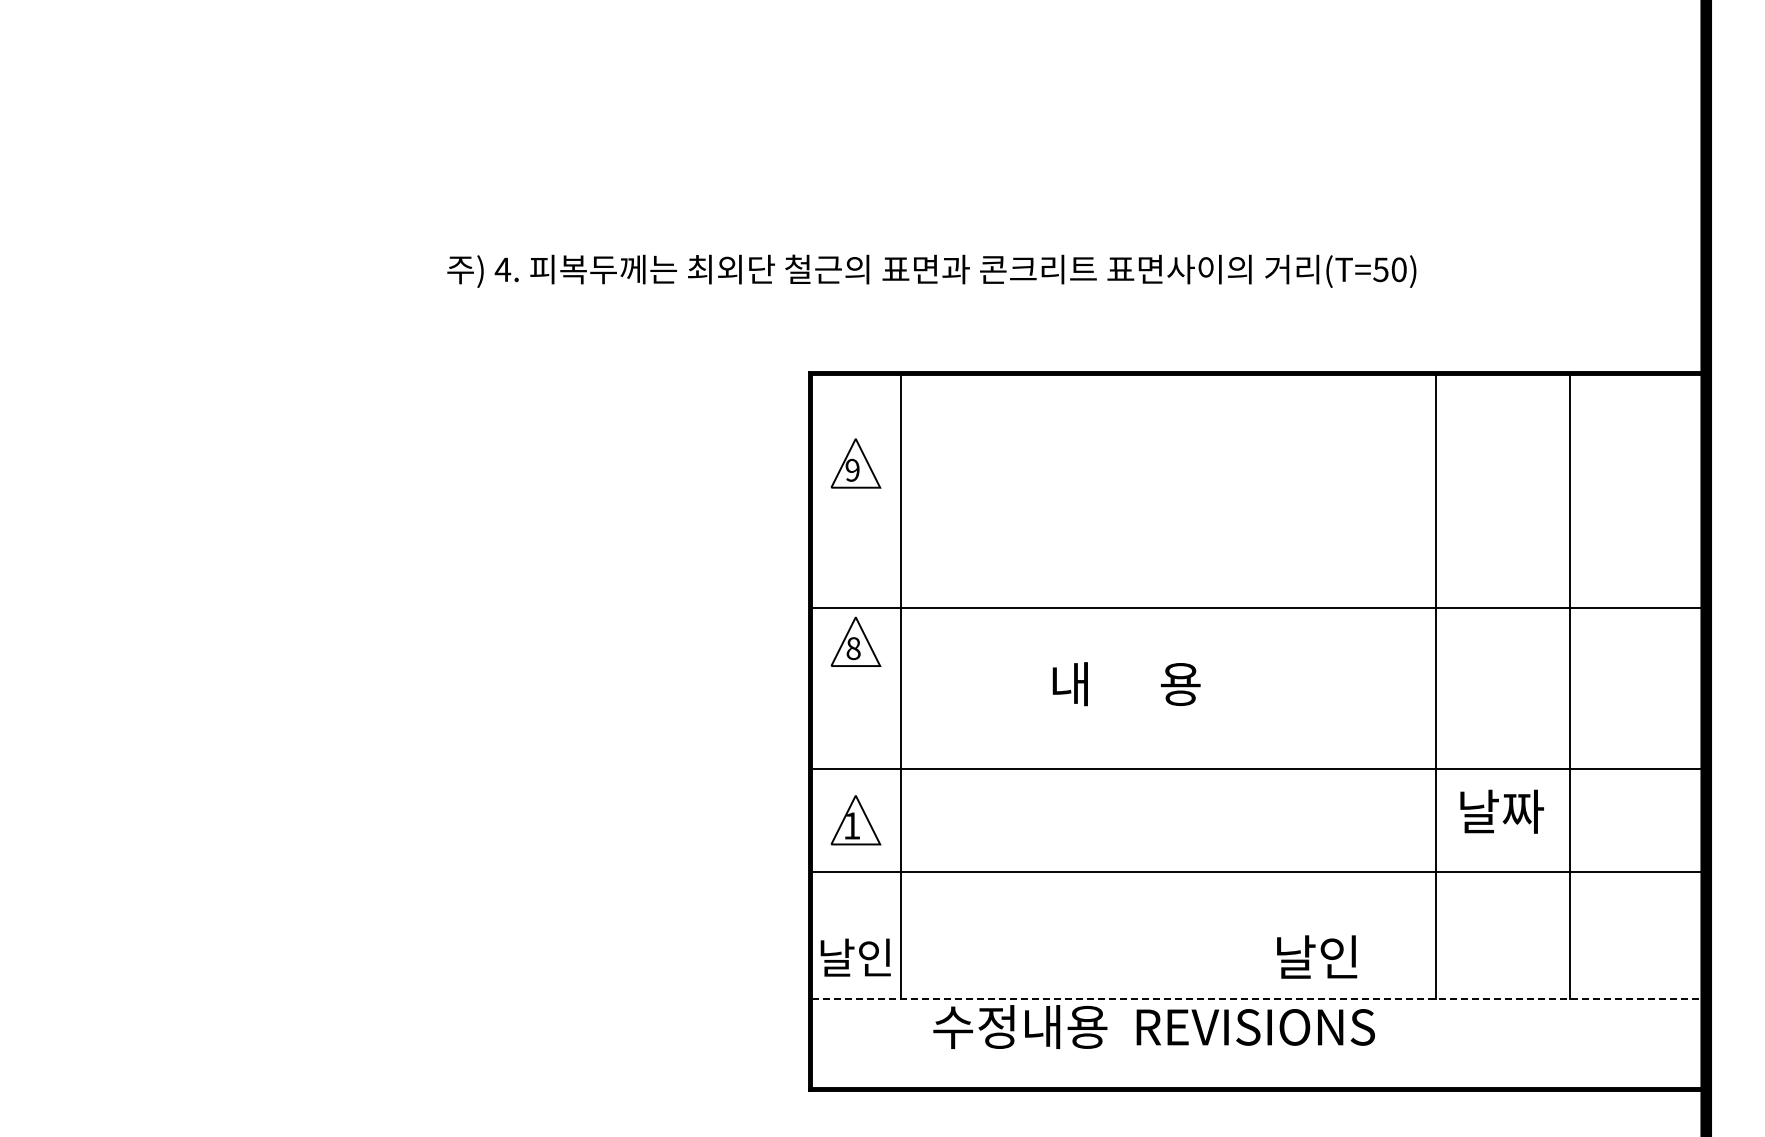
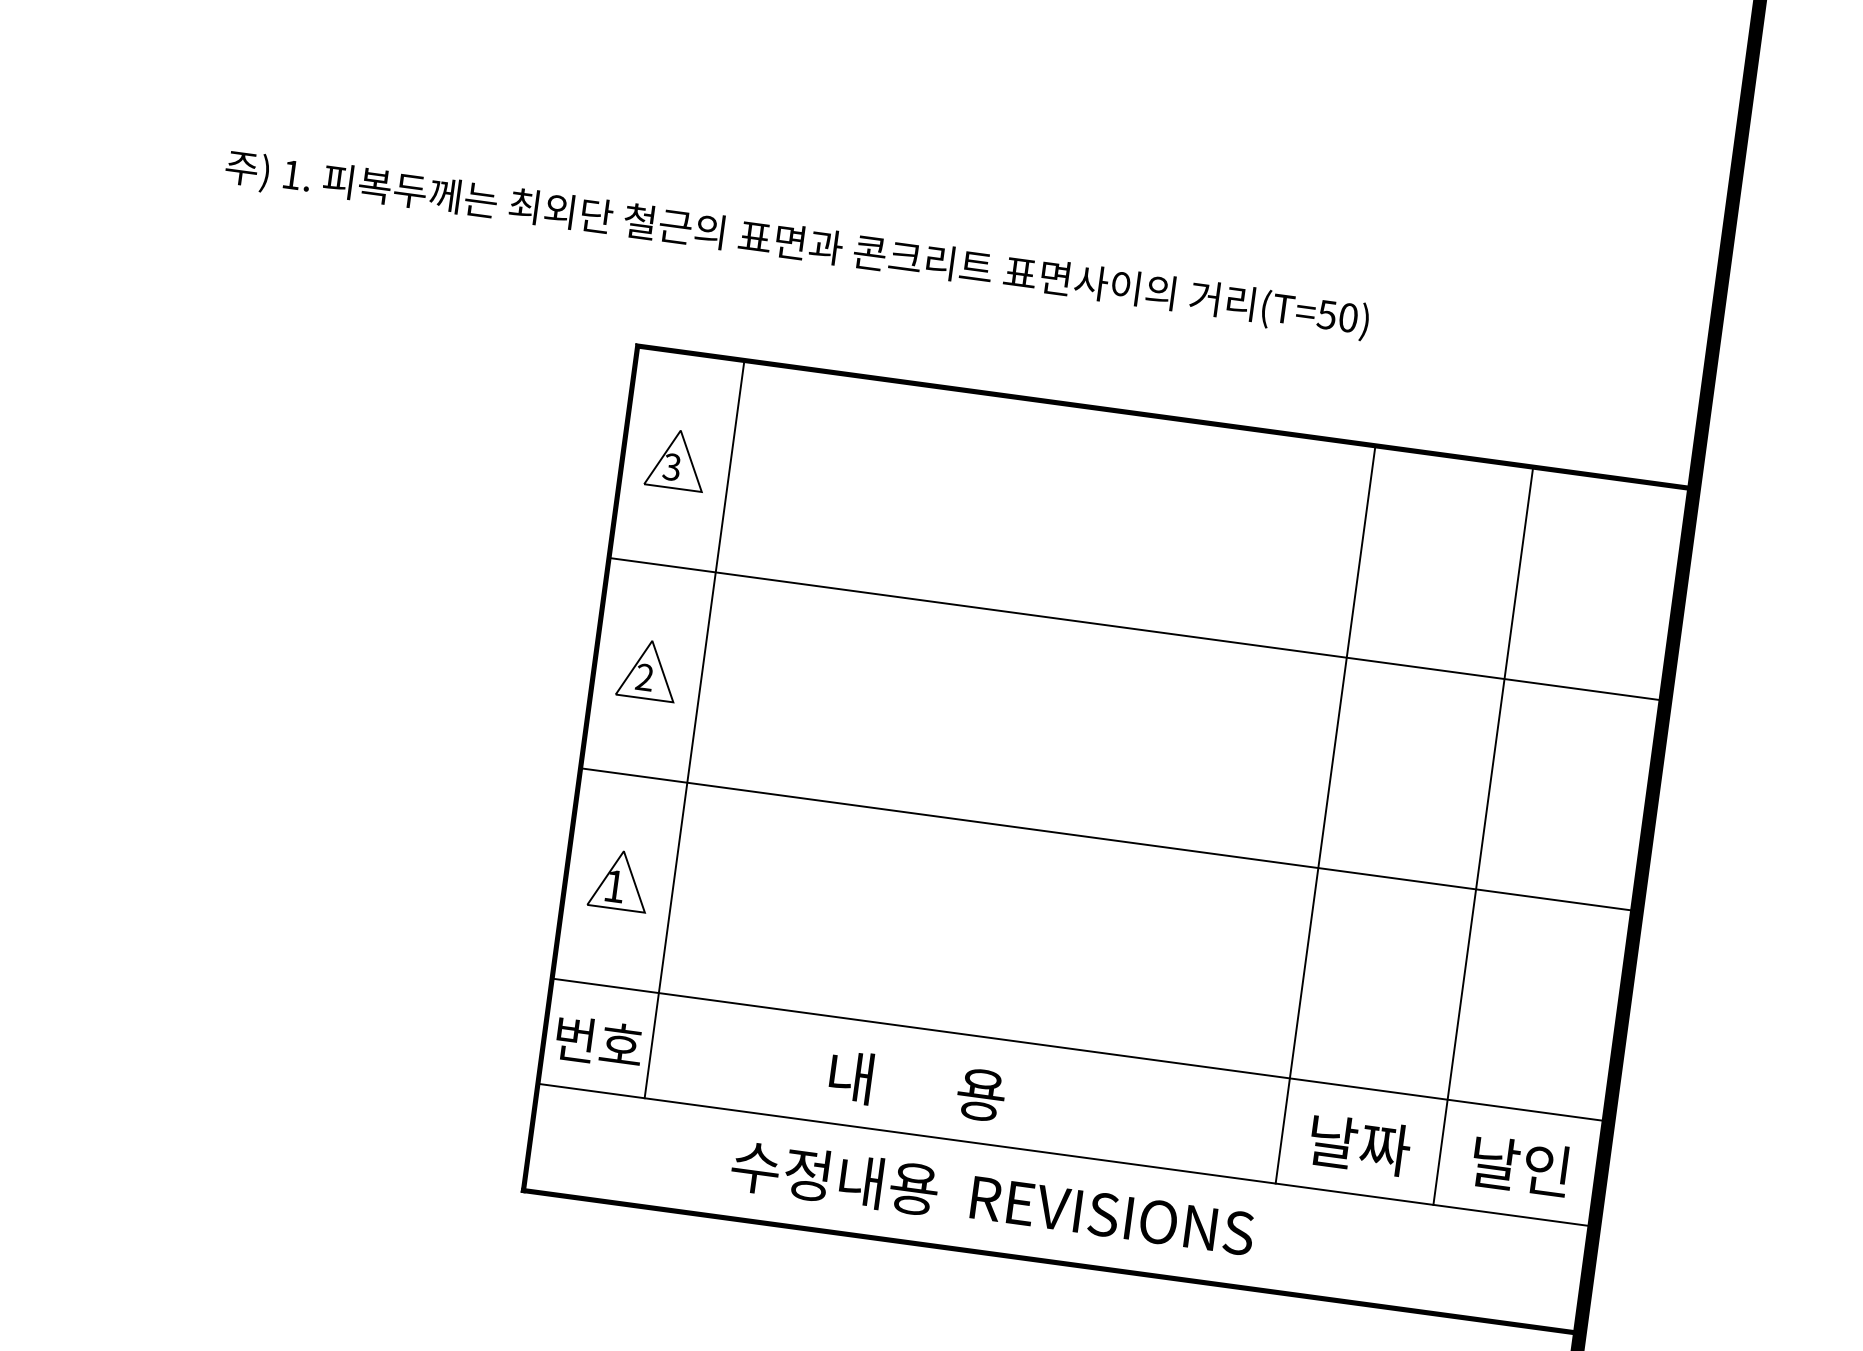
text: (502, 269) -> (291, 174), 4. -> 1.
text: (852, 470) -> (671, 467), 9 -> 3
line: (1257, 608) -> (1136, 629), moved
text: (853, 648) -> (644, 677), 8 -> 2
text: (1126, 684) -> (917, 1086), moved
line: (1257, 769) -> (1107, 839), moved
text: (1501, 811) -> (1359, 1145), moved
line: (1257, 871) -> (1079, 1049), moved
text: (1317, 956) -> (1521, 1165), moved
text: (856, 957) -> (598, 1042), 날인 -> 번호
line: (1257, 999) -> (1065, 1155), dashed -> solid
text: (1153, 1026) -> (992, 1198), moved

